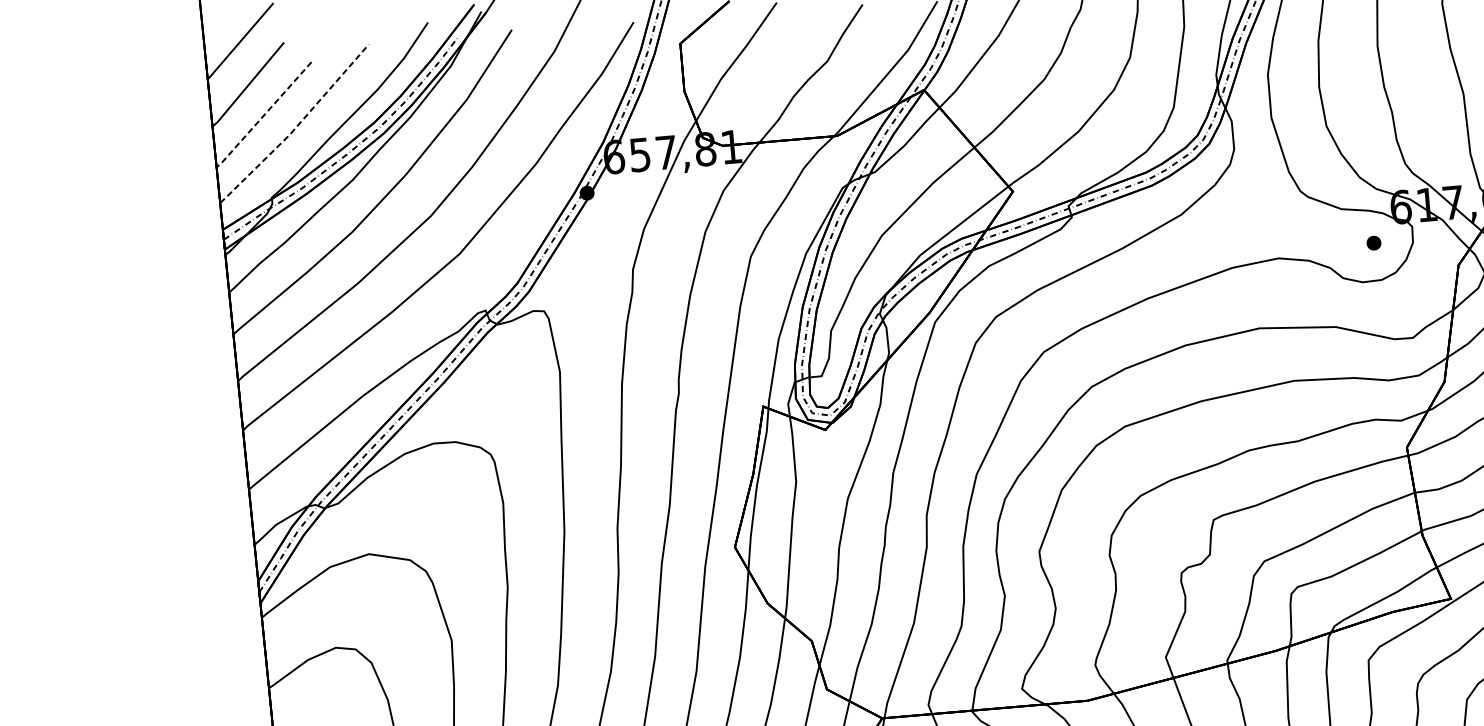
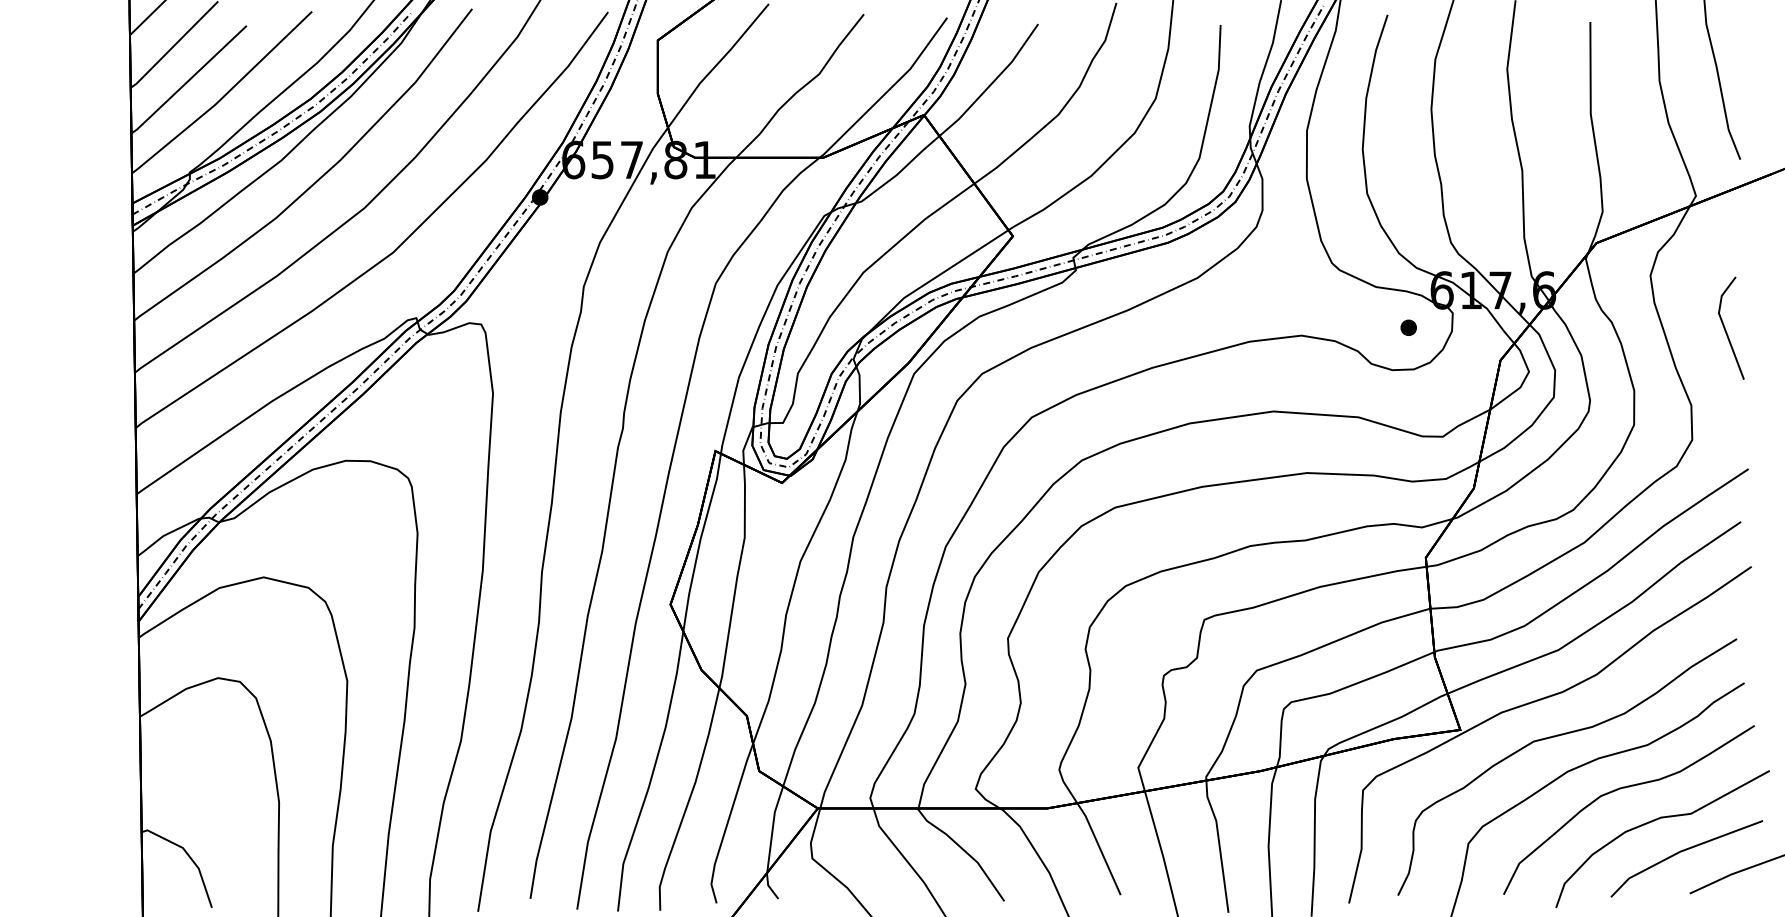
line: (263, 115) -> (188, 80), dashed -> solid
line: (296, 127) -> (223, 96), dashed -> solid

